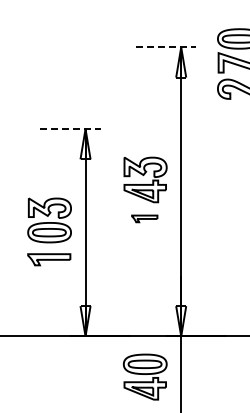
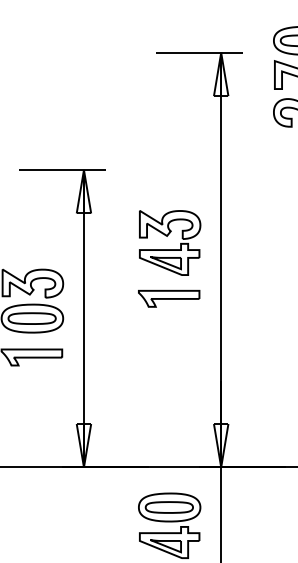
line: (166, 47) -> (200, 53), dashed -> solid
line: (70, 129) -> (62, 170), dashed -> solid
part: (144, 218) -> (168, 298), size x1.67

